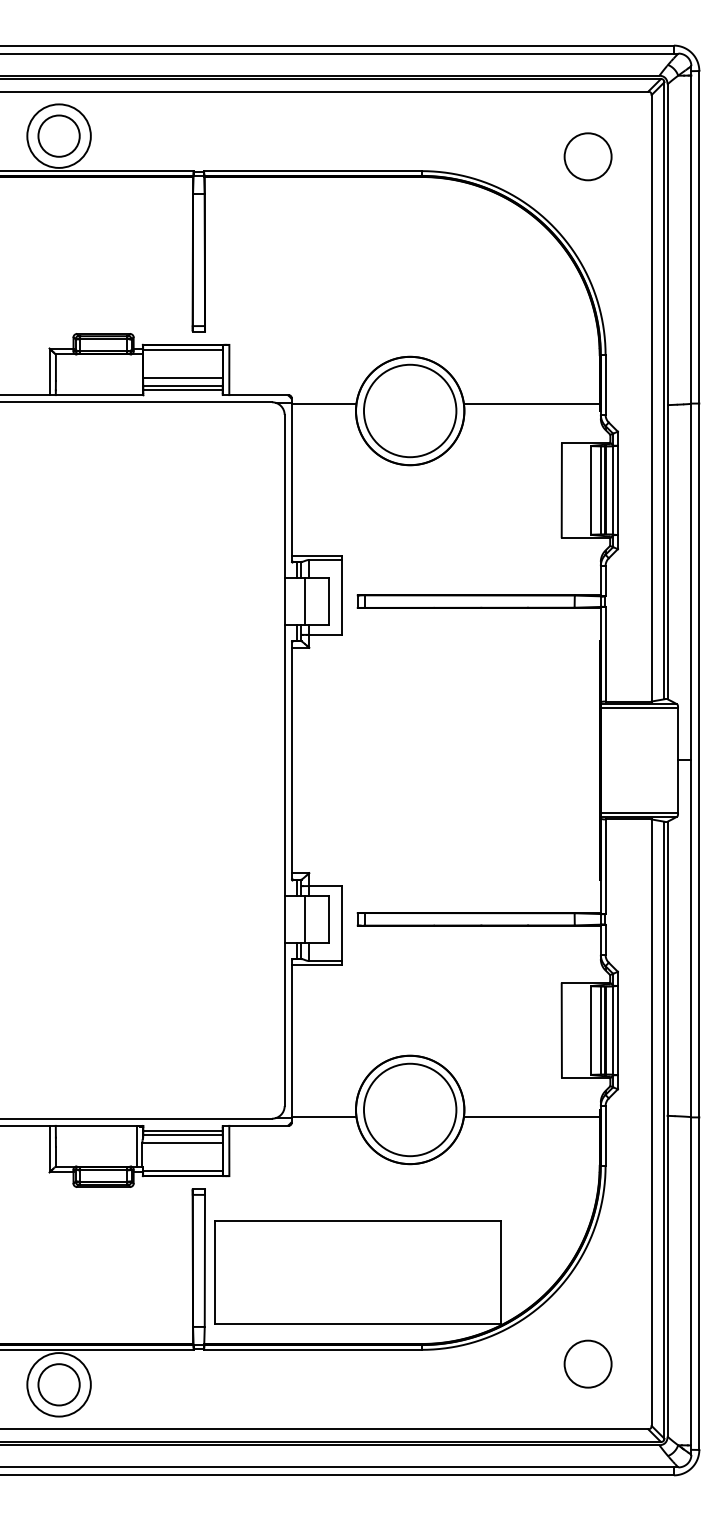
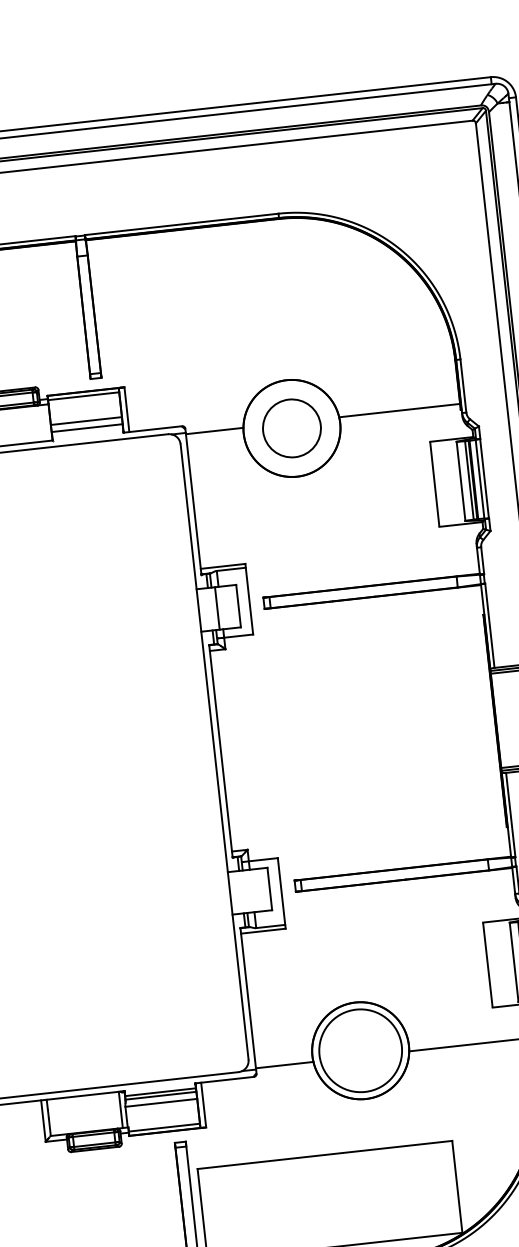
circle: (587, 156) -> (424, 184), removed
line: (182, 389) -> (87, 431), removed
circle: (409, 410) -> (291, 428), size x0.7
line: (305, 919) -> (248, 891), removed

